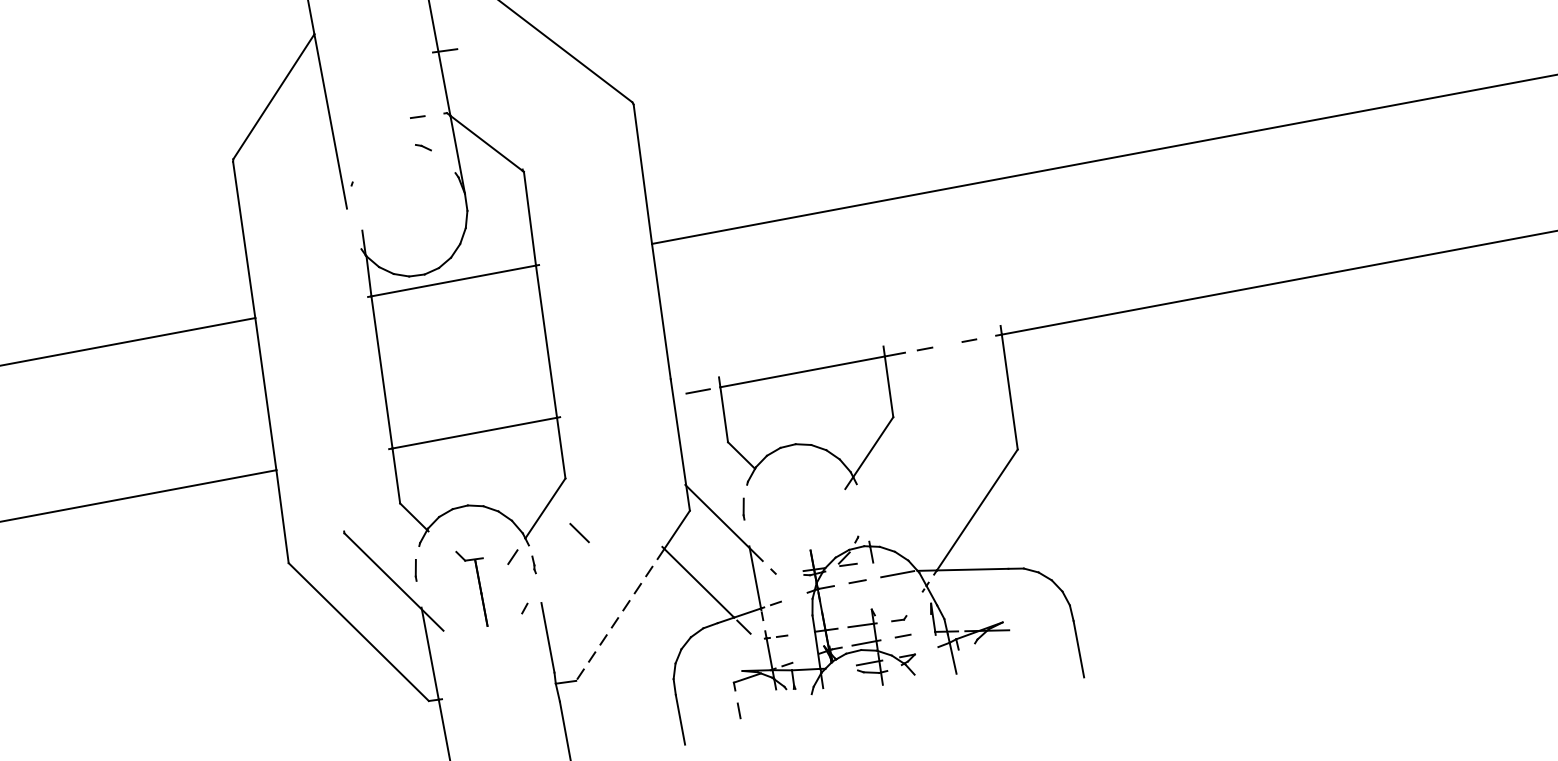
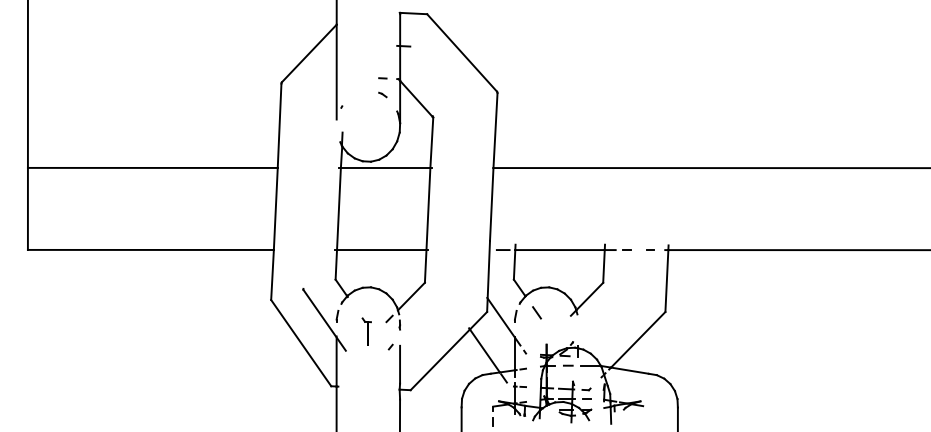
line: (578, 532) -> (536, 312), moved
part: (474, 588) -> (366, 331), size x0.62
line: (619, 616) -> (439, 360), dashed -> solid

